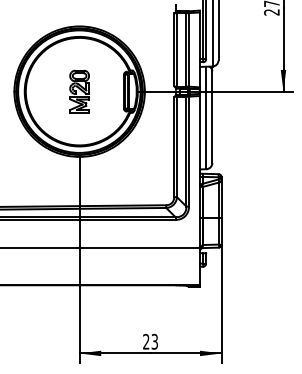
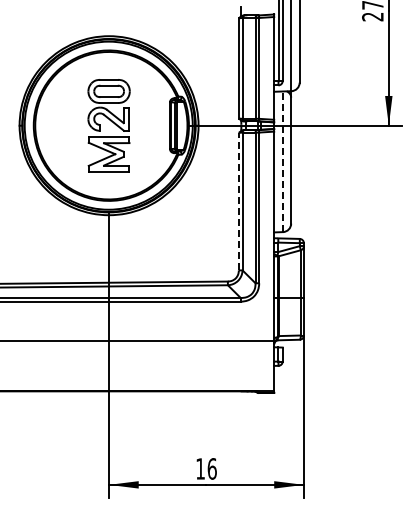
part: (79, 91) -> (108, 125), size x1.6
line: (206, 117) -> (282, 161), solid -> dashed
line: (173, 146) -> (238, 201), solid -> dashed
text: (150, 341) -> (206, 468), 23 -> 16

